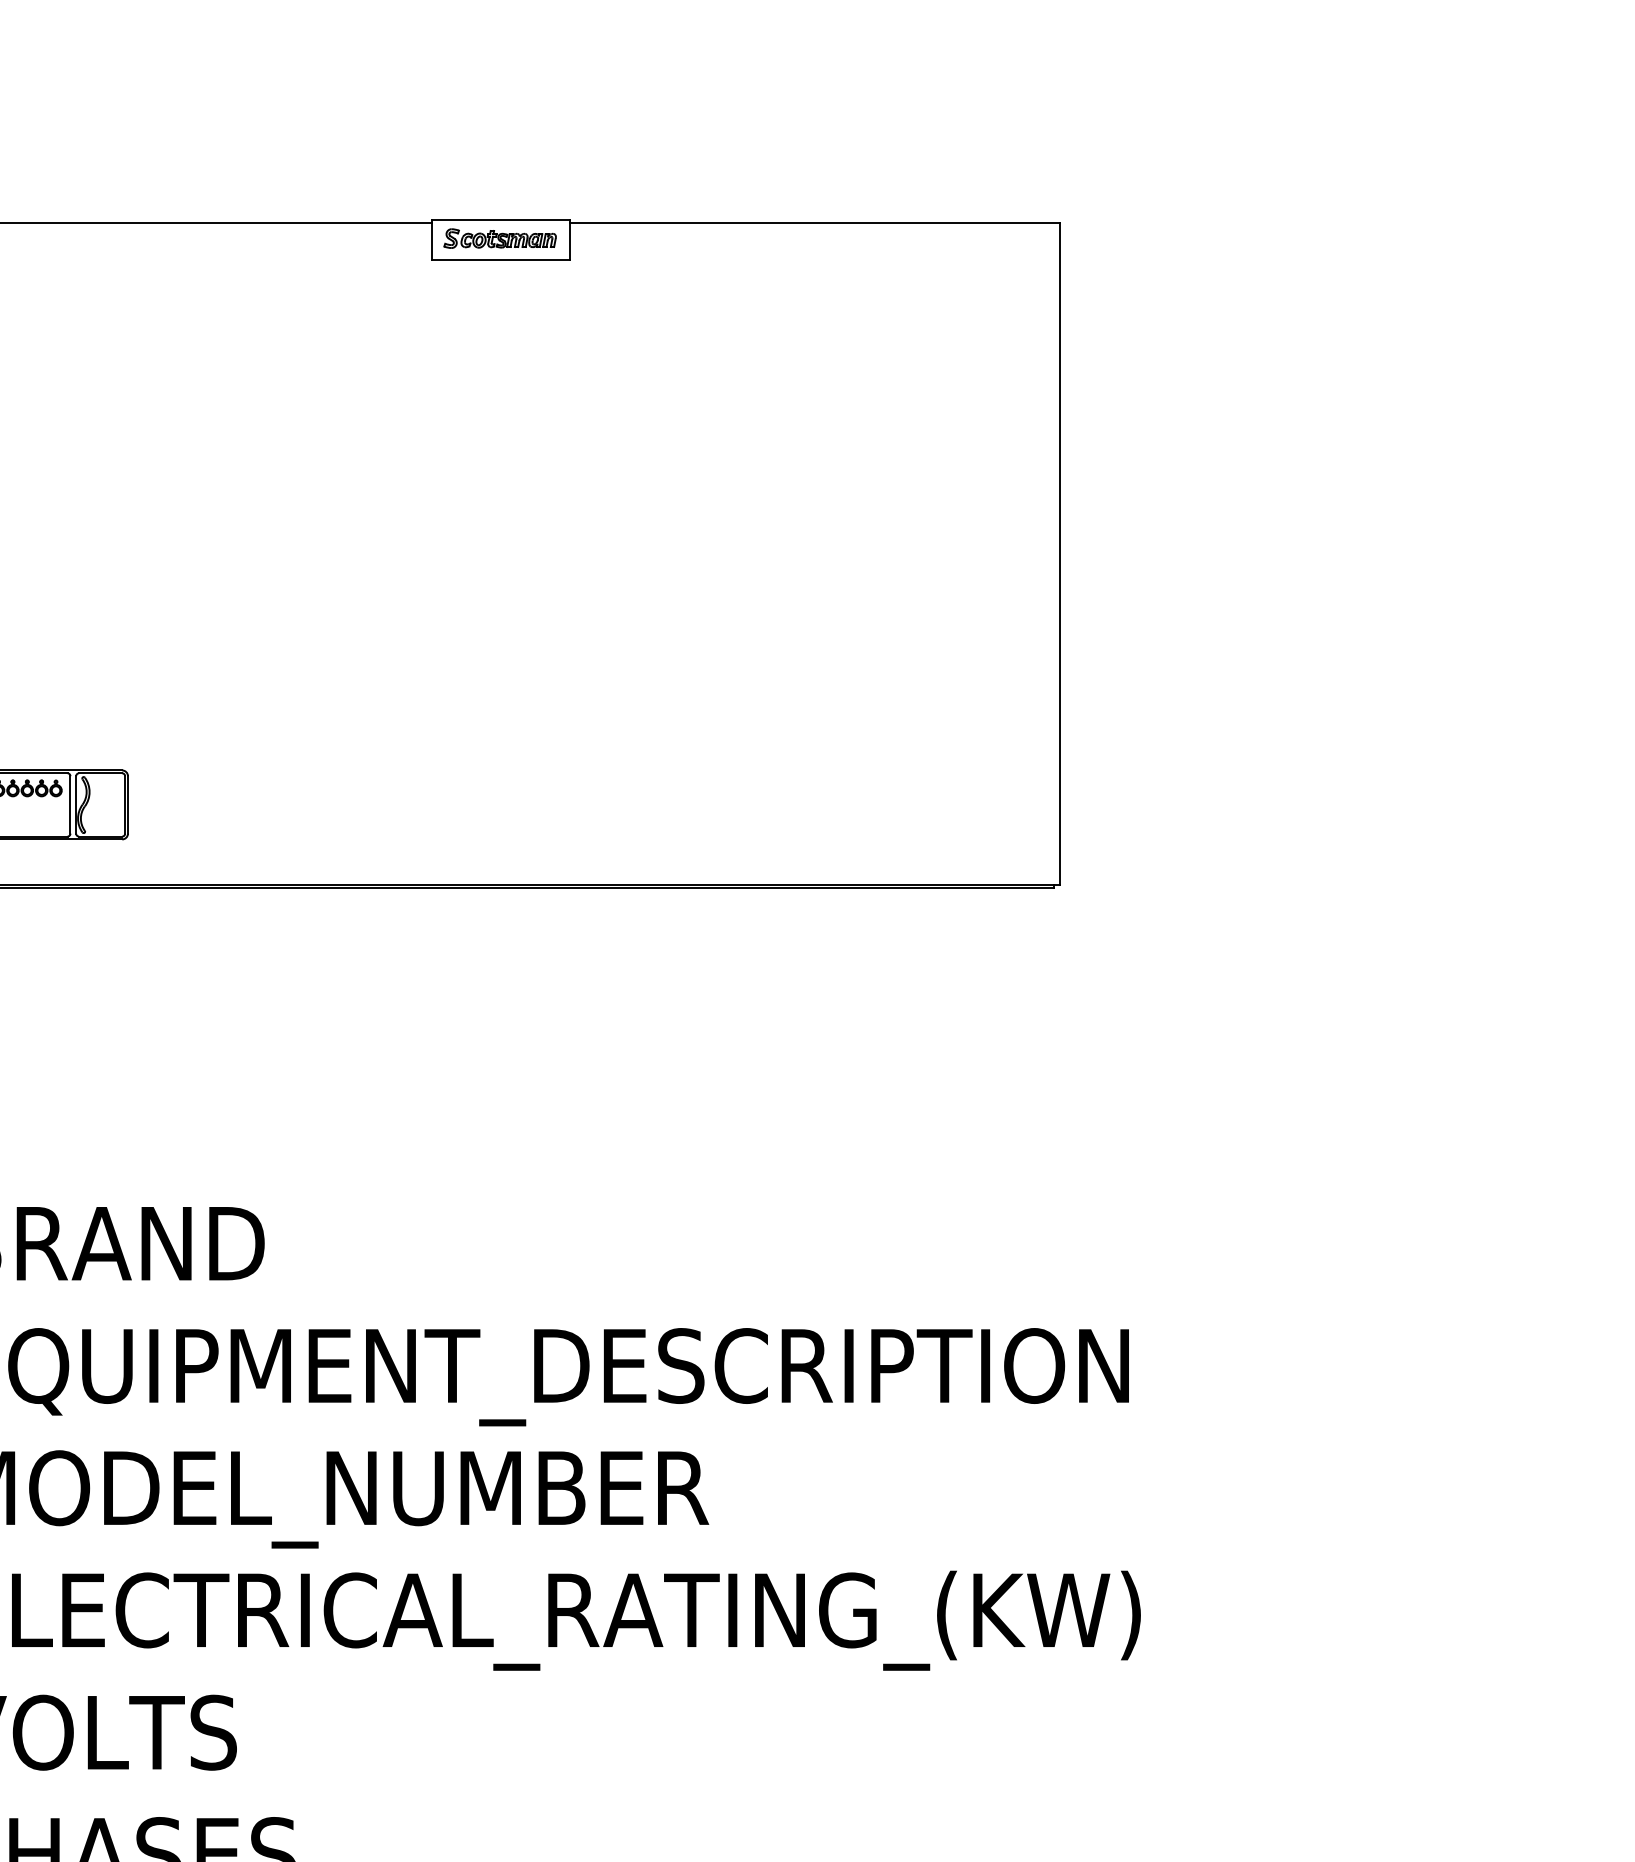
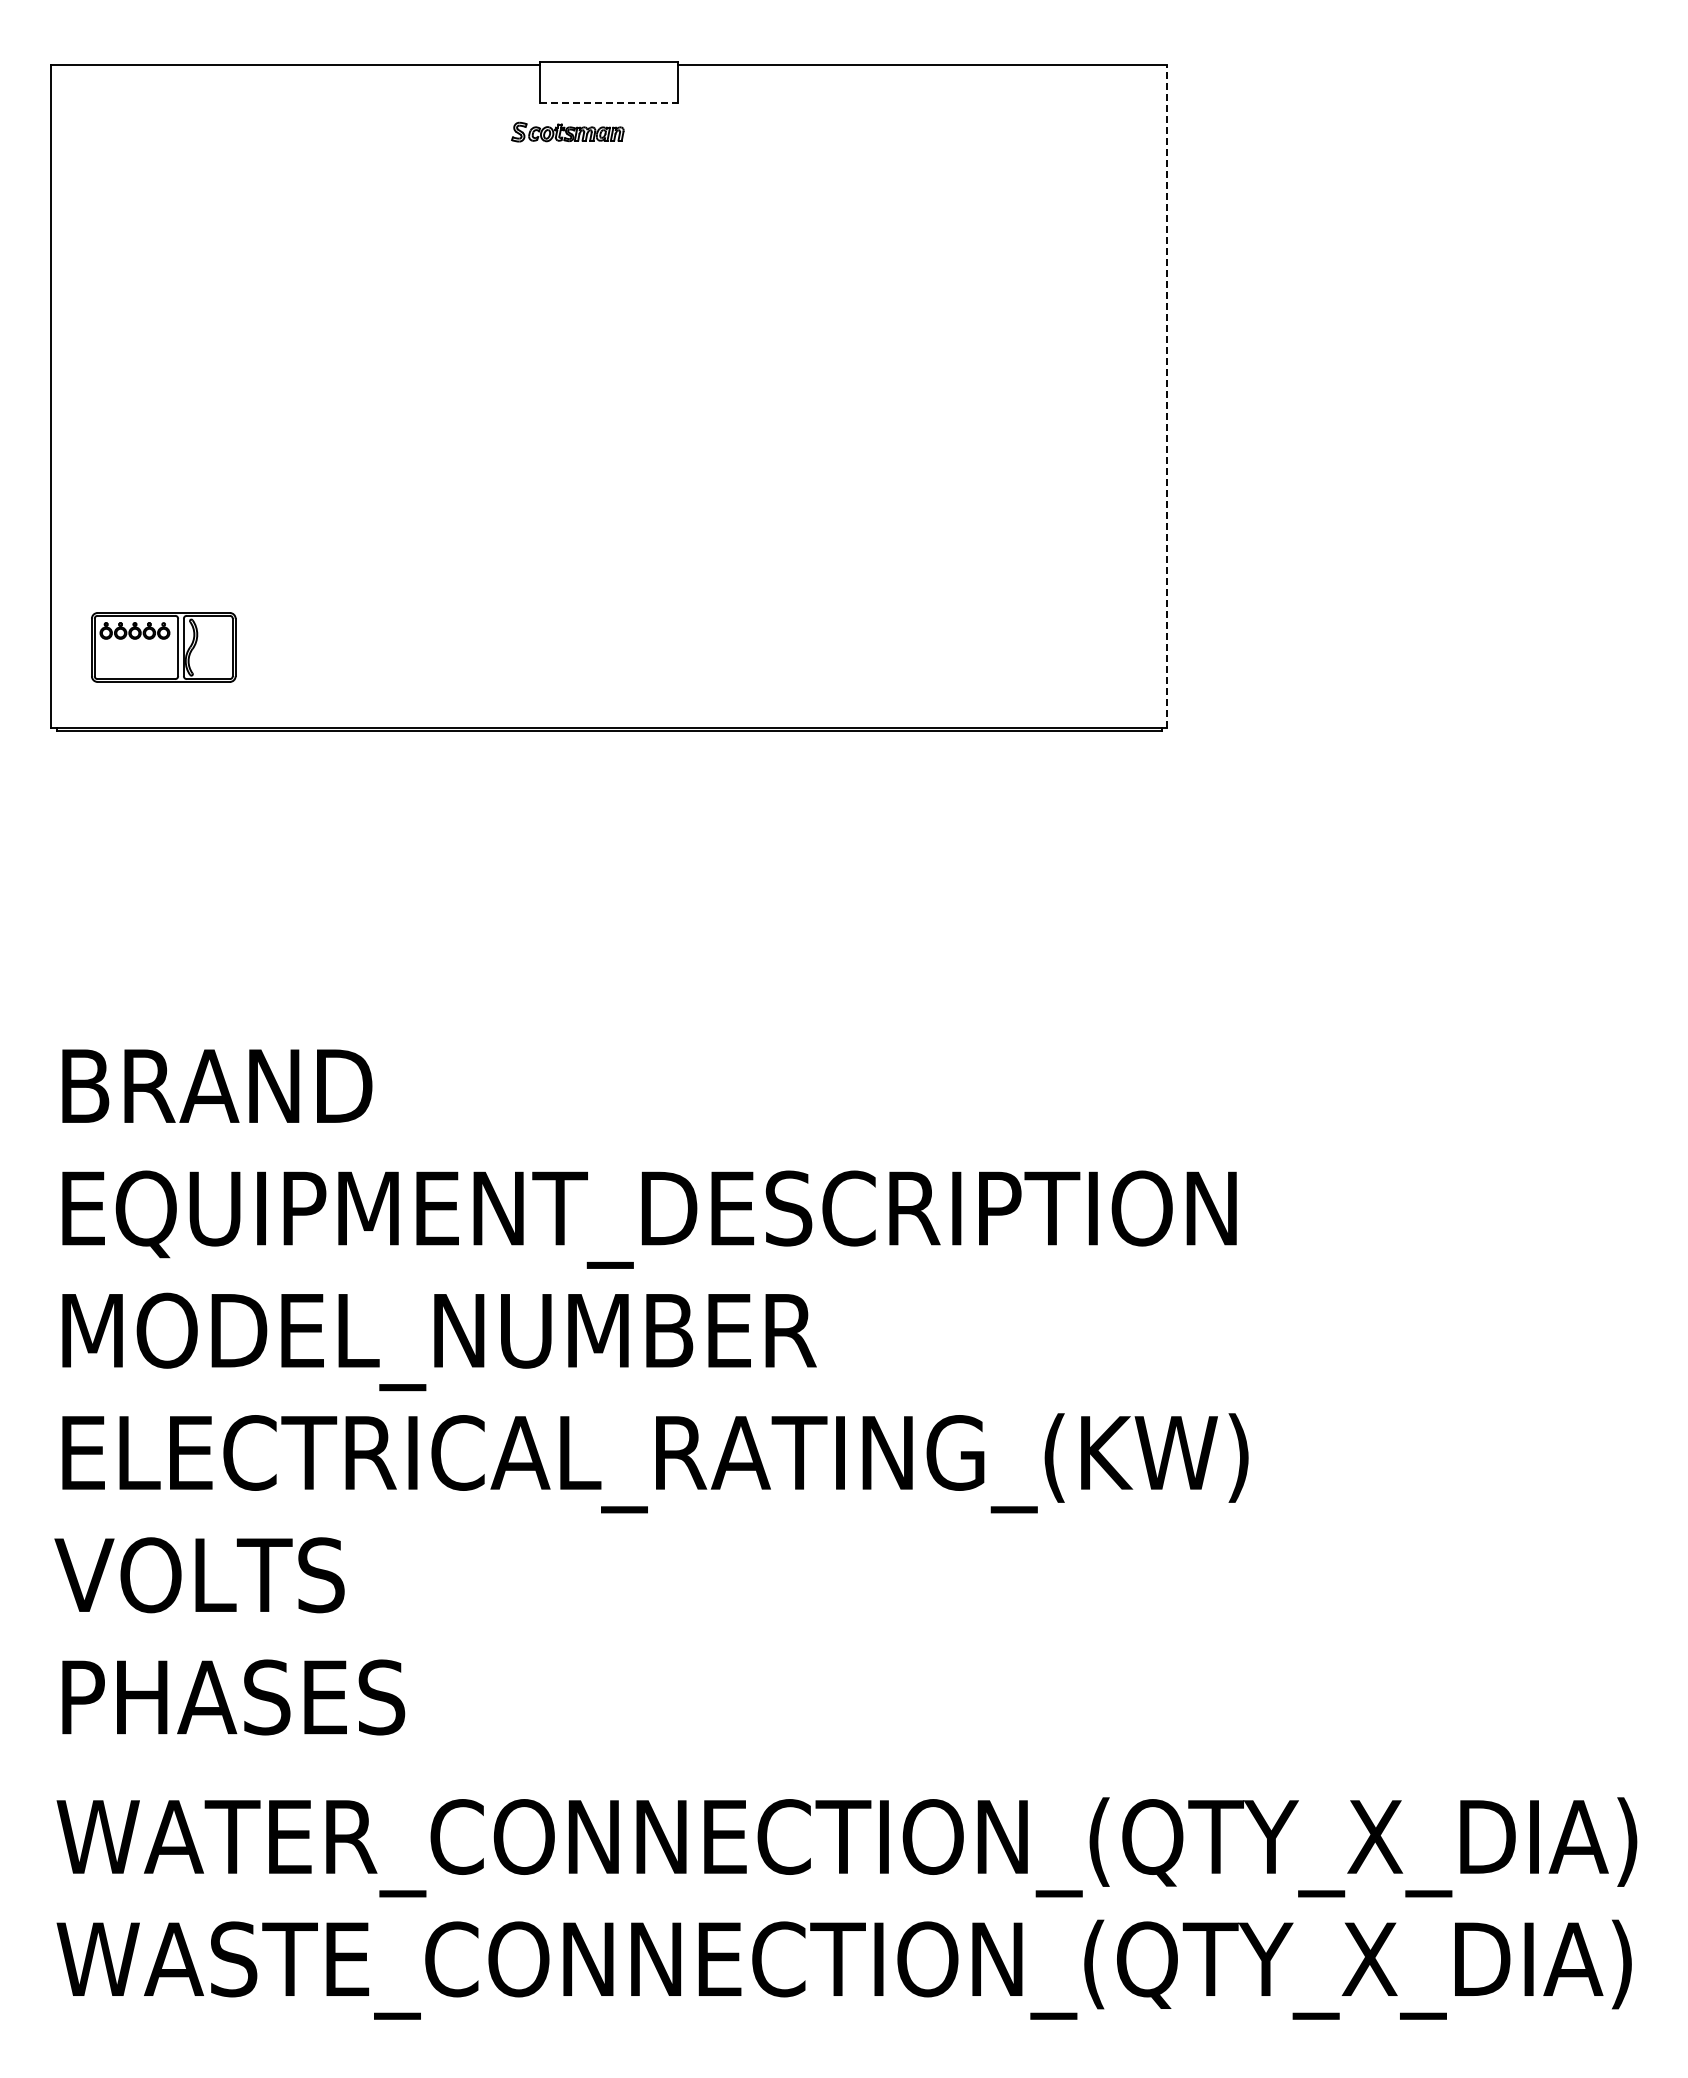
part: (499, 237) -> (567, 131), moved
line: (501, 259) -> (609, 102), solid -> dashed
line: (1059, 553) -> (1167, 396), solid -> dashed

